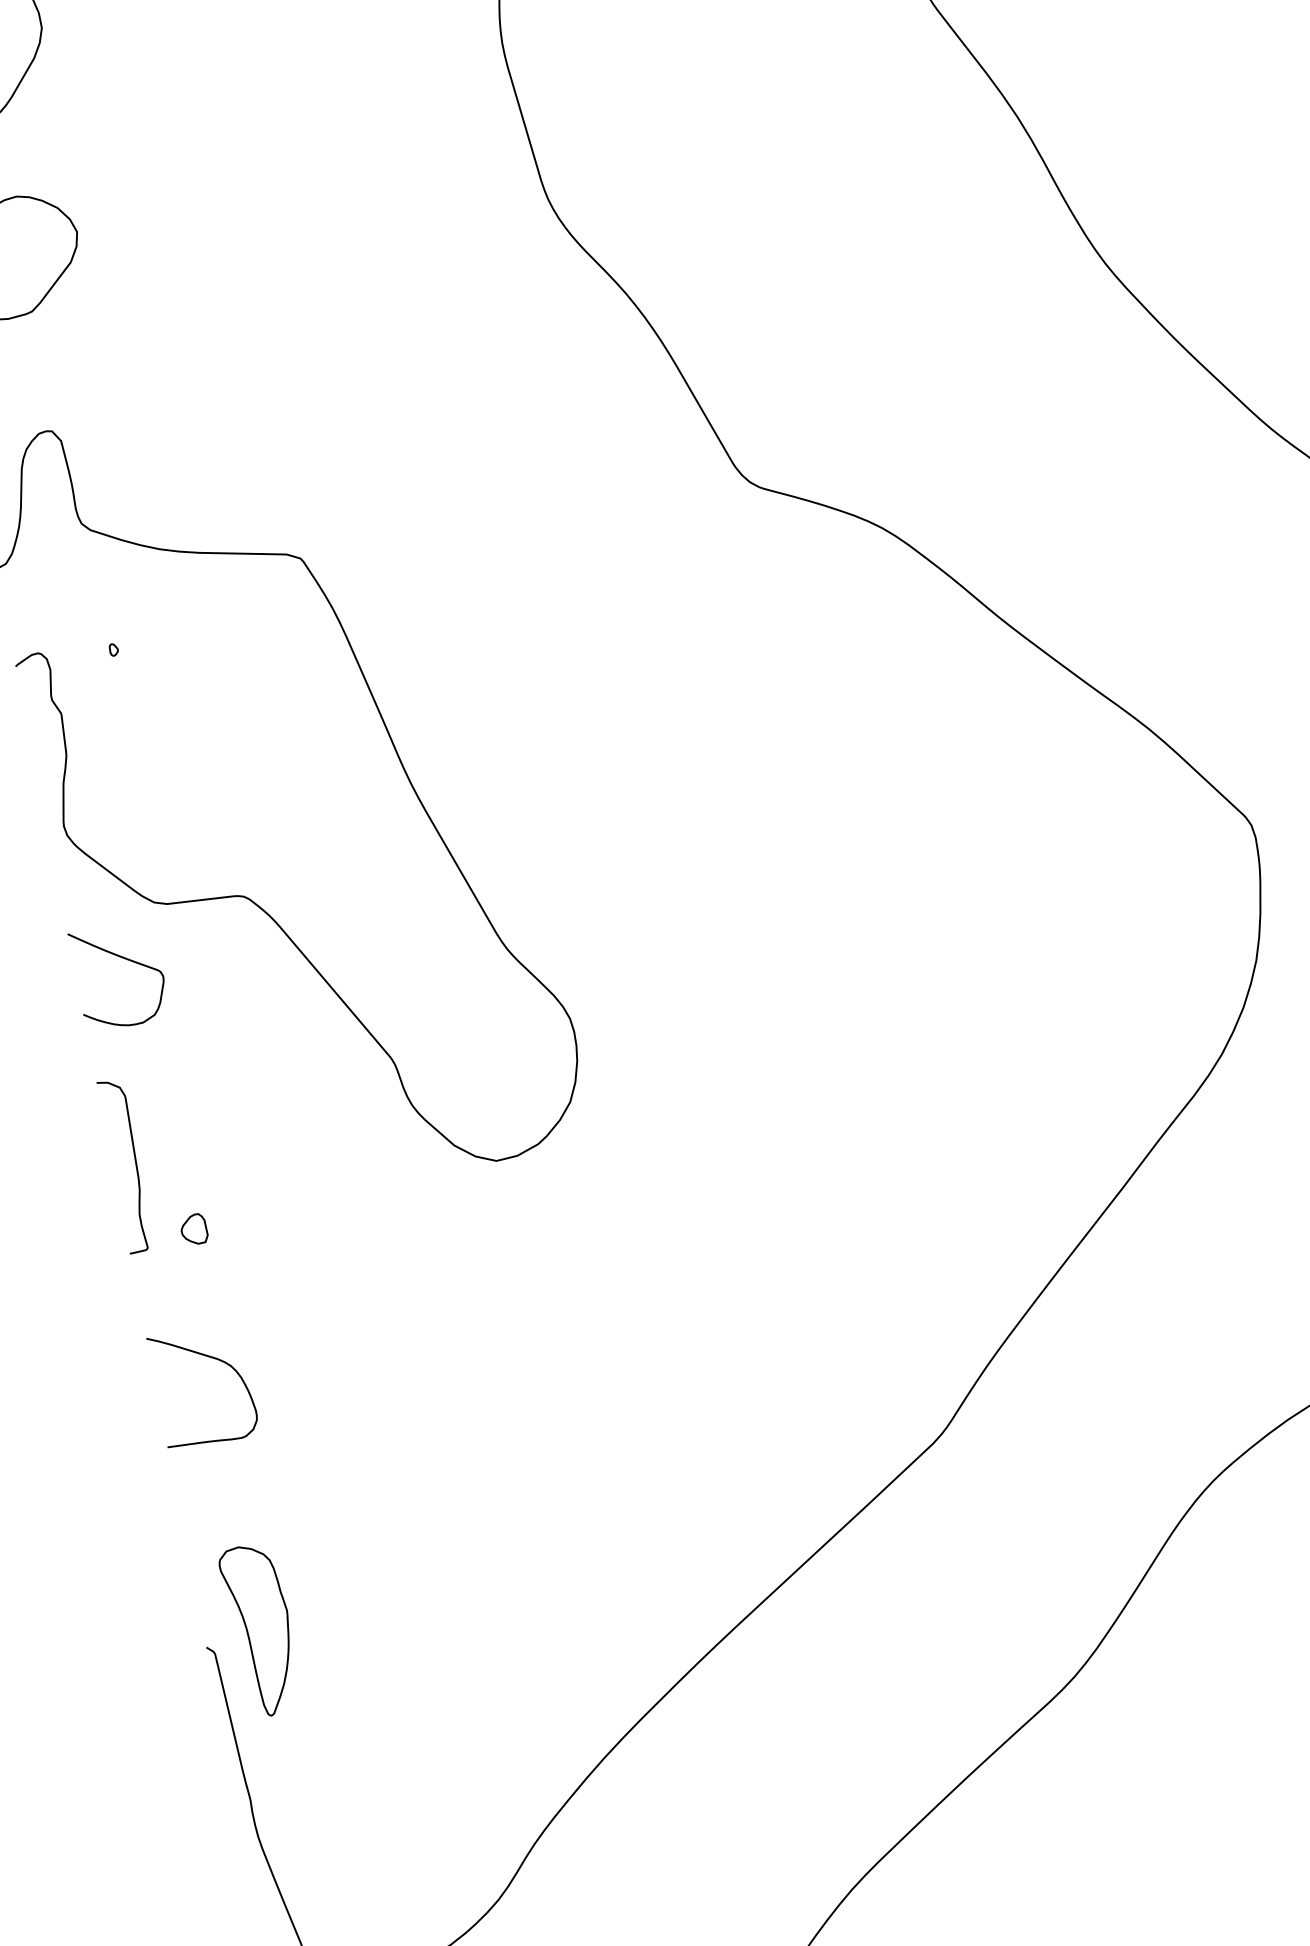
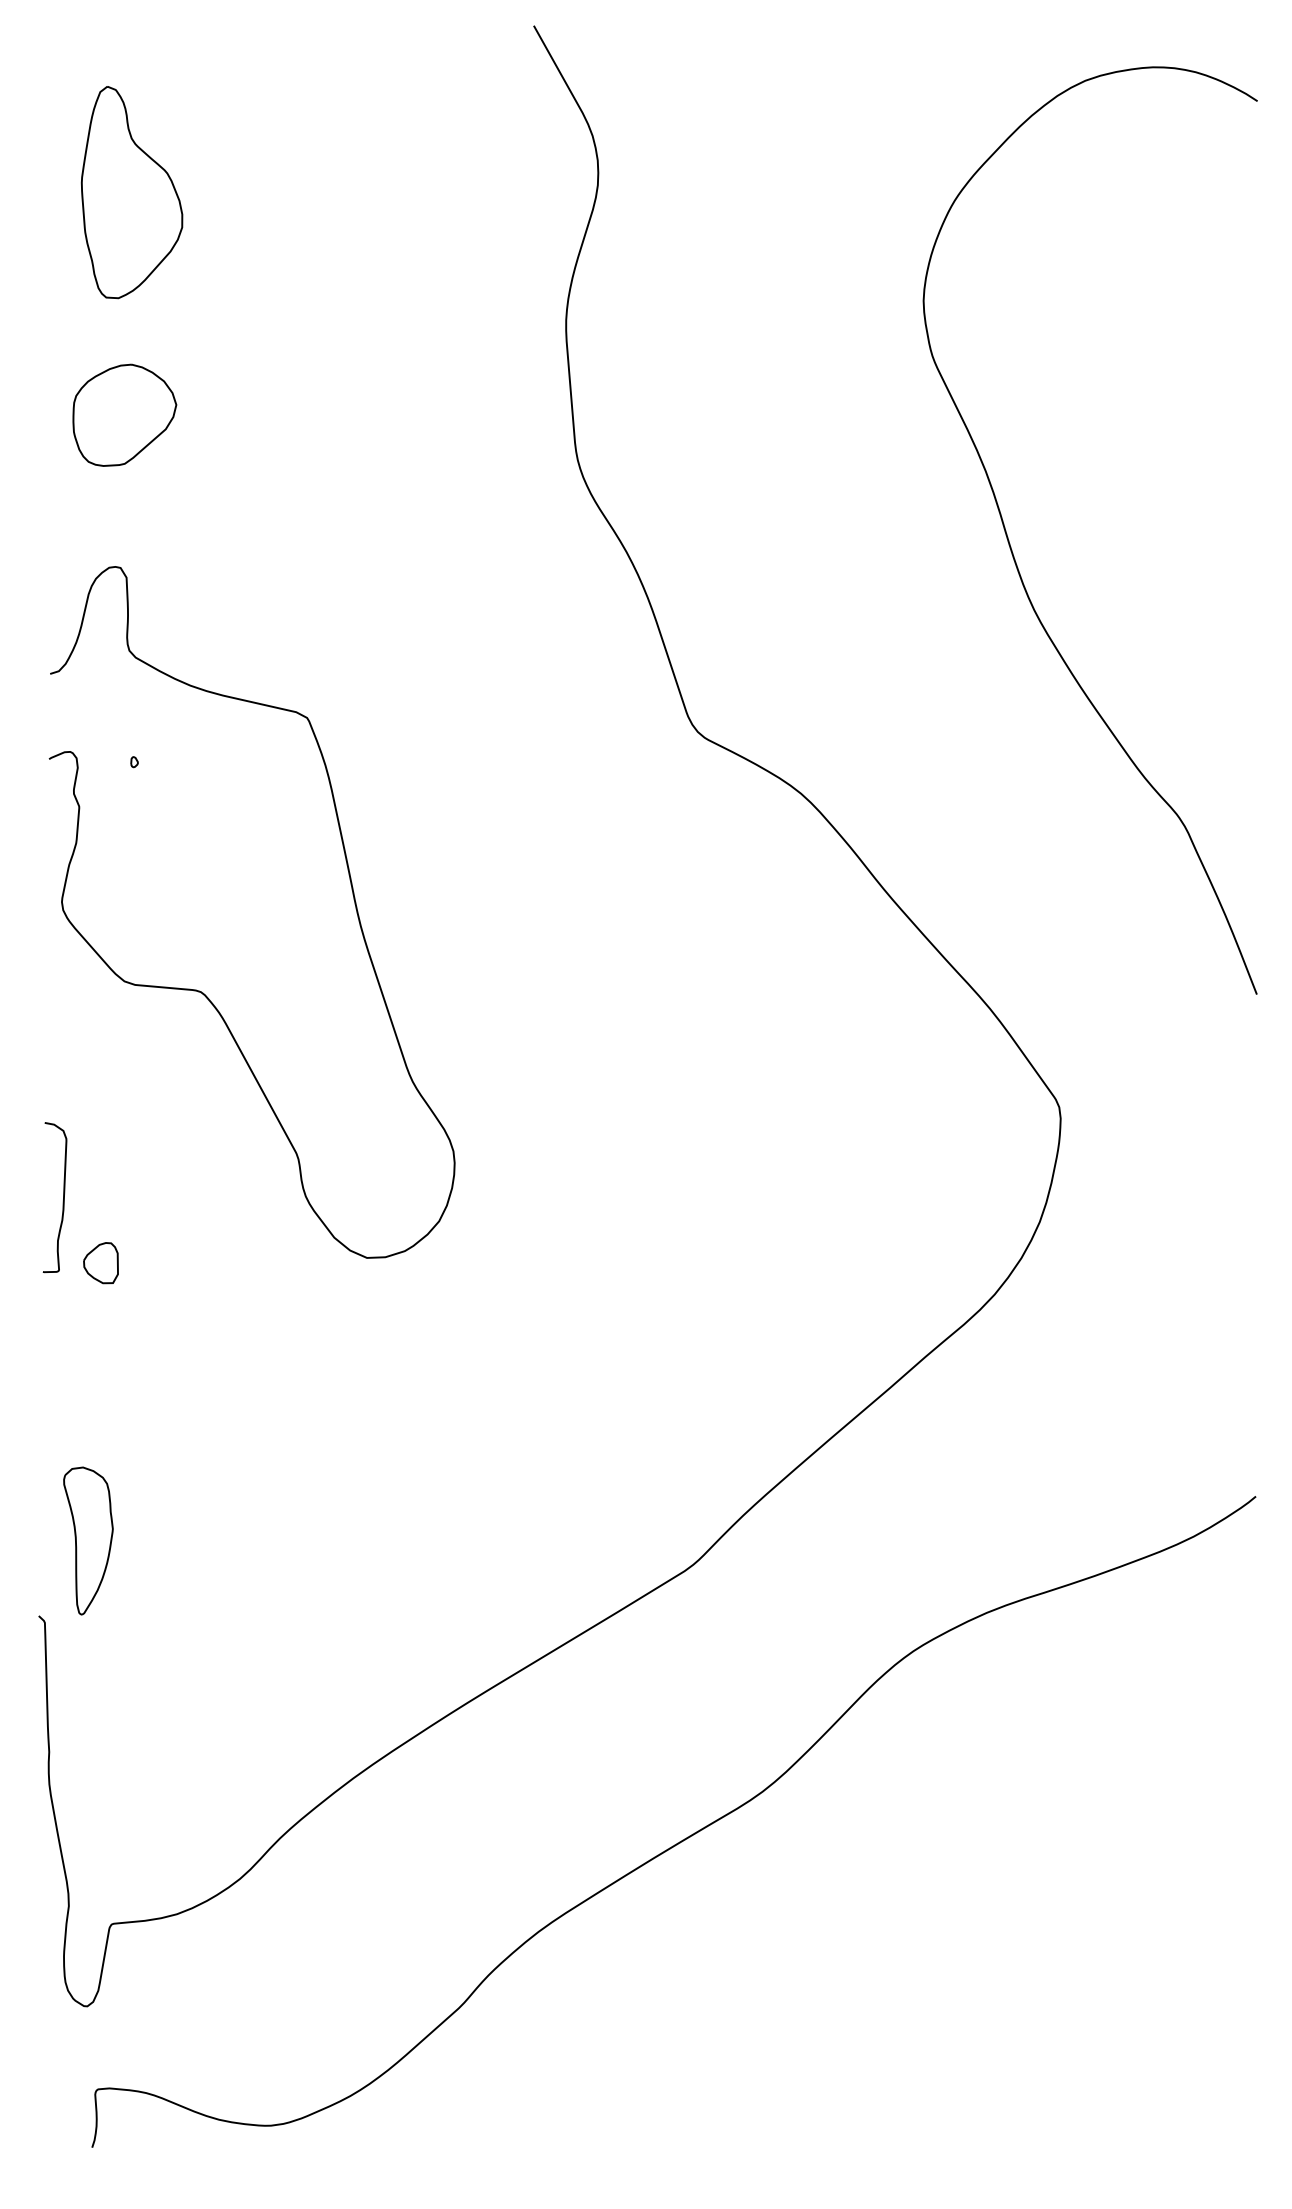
curve: (126, 960) -> (91, 1025), removed
part: (193, 1229) -> (100, 1262), size x1.6
curve: (211, 1358) -> (93, 1374), removed
part: (261, 1629) -> (88, 1540), moved

